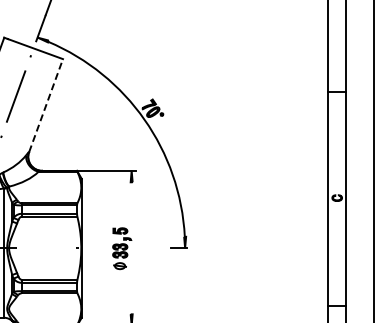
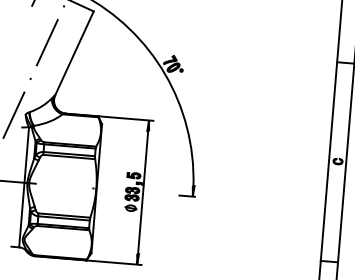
line: (46, 105) -> (74, 53), dashed -> solid
line: (131, 248) -> (142, 192), added

